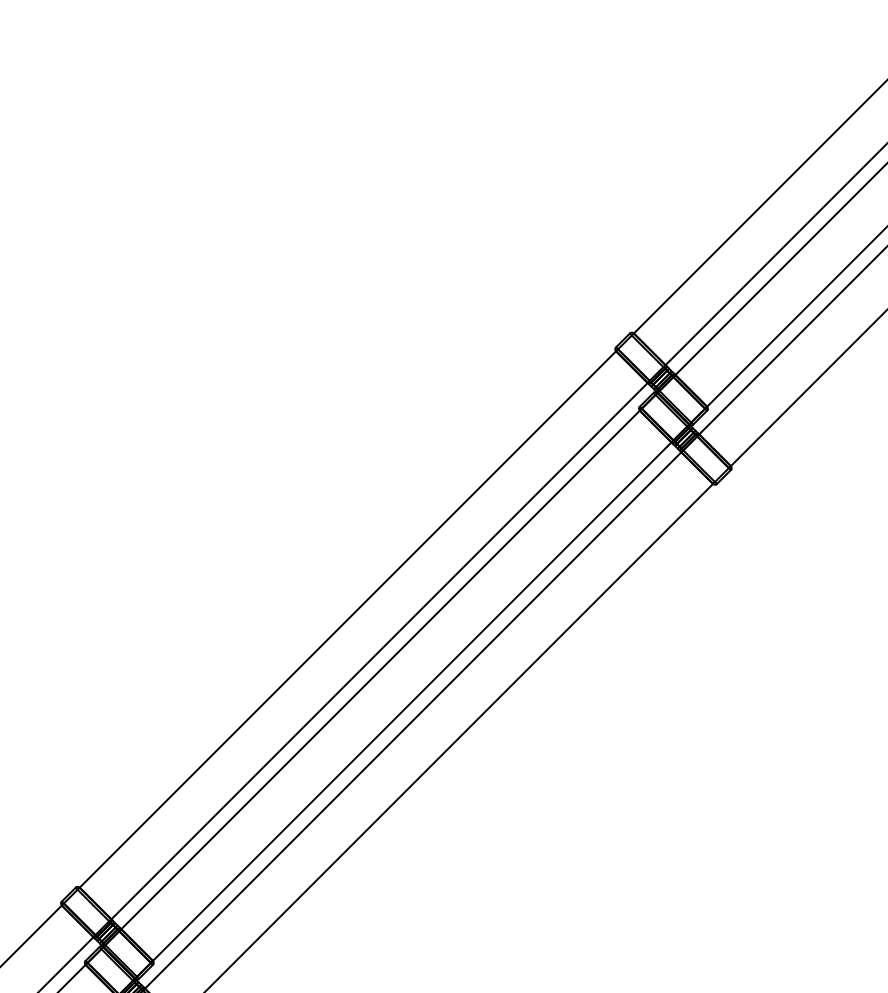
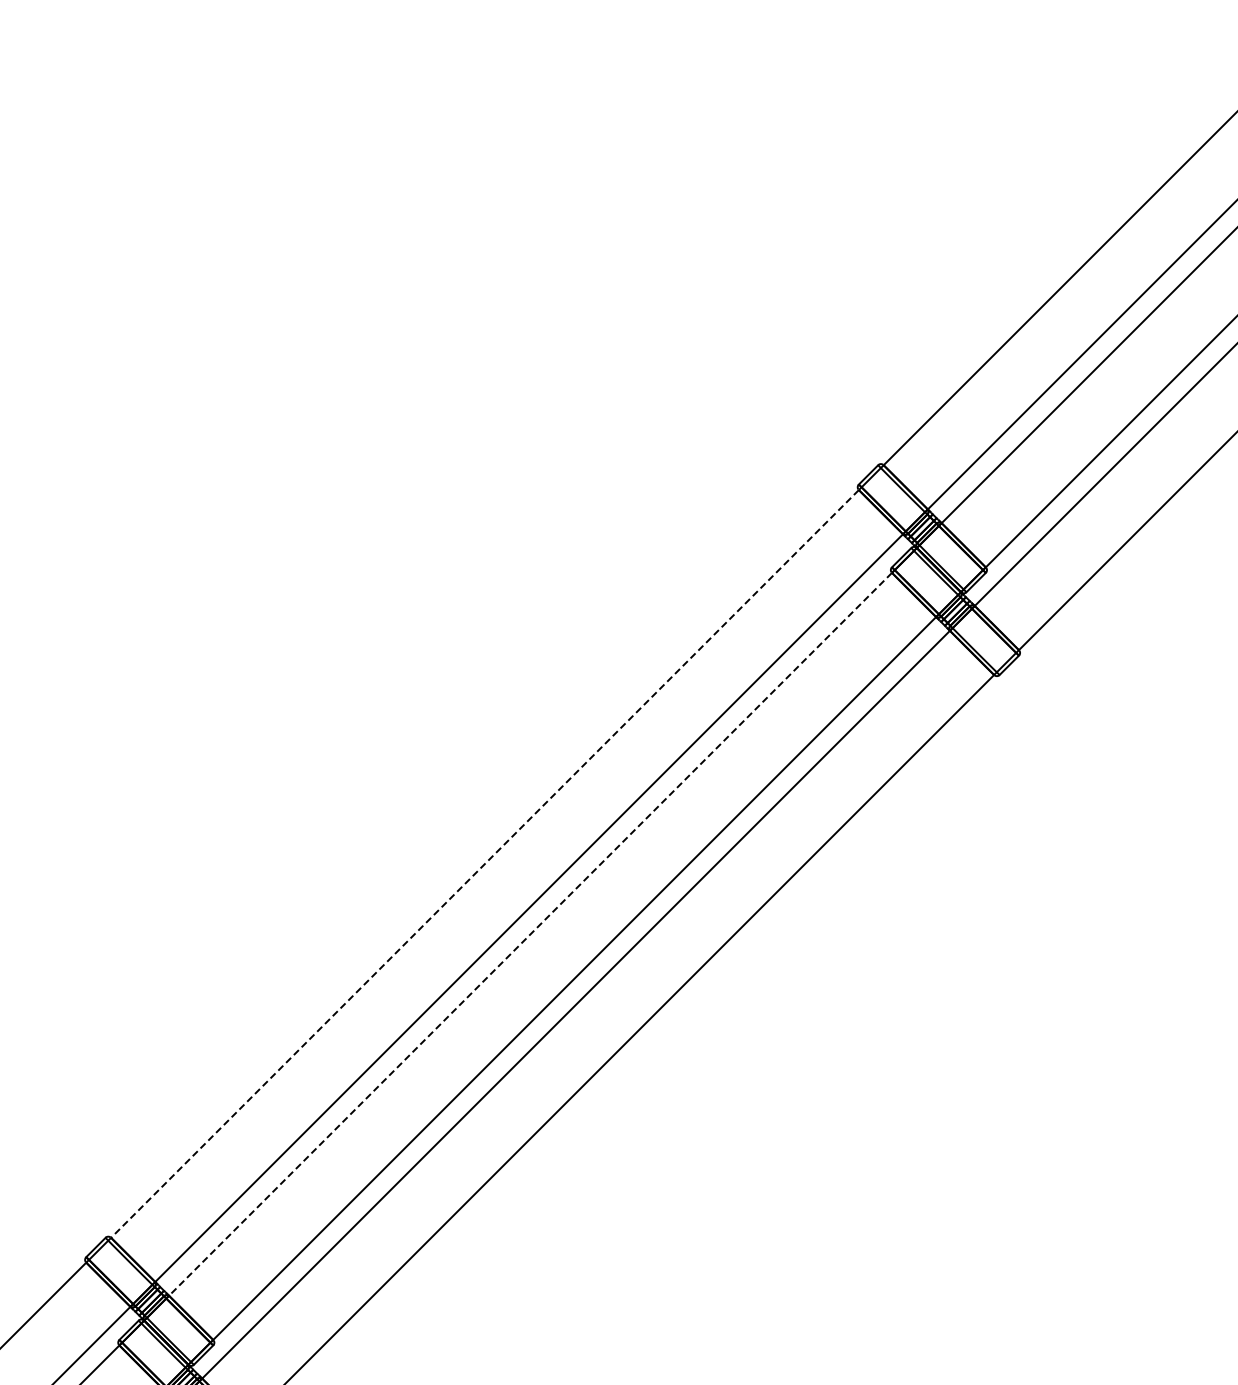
line: (348, 619) -> (485, 863), solid -> dashed
line: (380, 670) -> (530, 934), solid -> dashed

